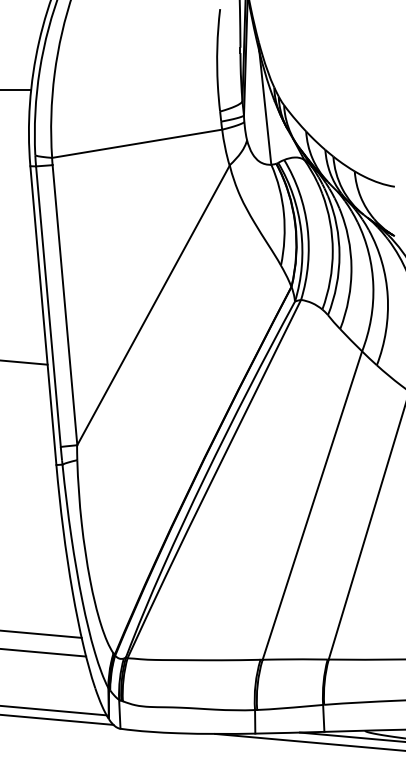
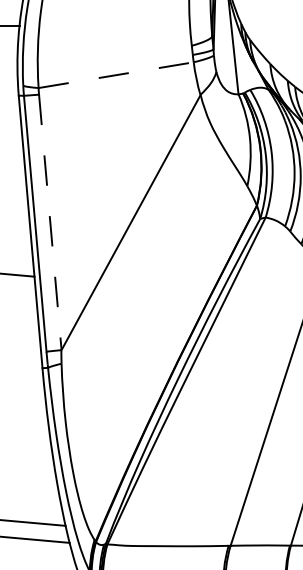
line: (137, 143) -> (116, 74), solid -> dashed
line: (64, 305) -> (49, 222), solid -> dashed

